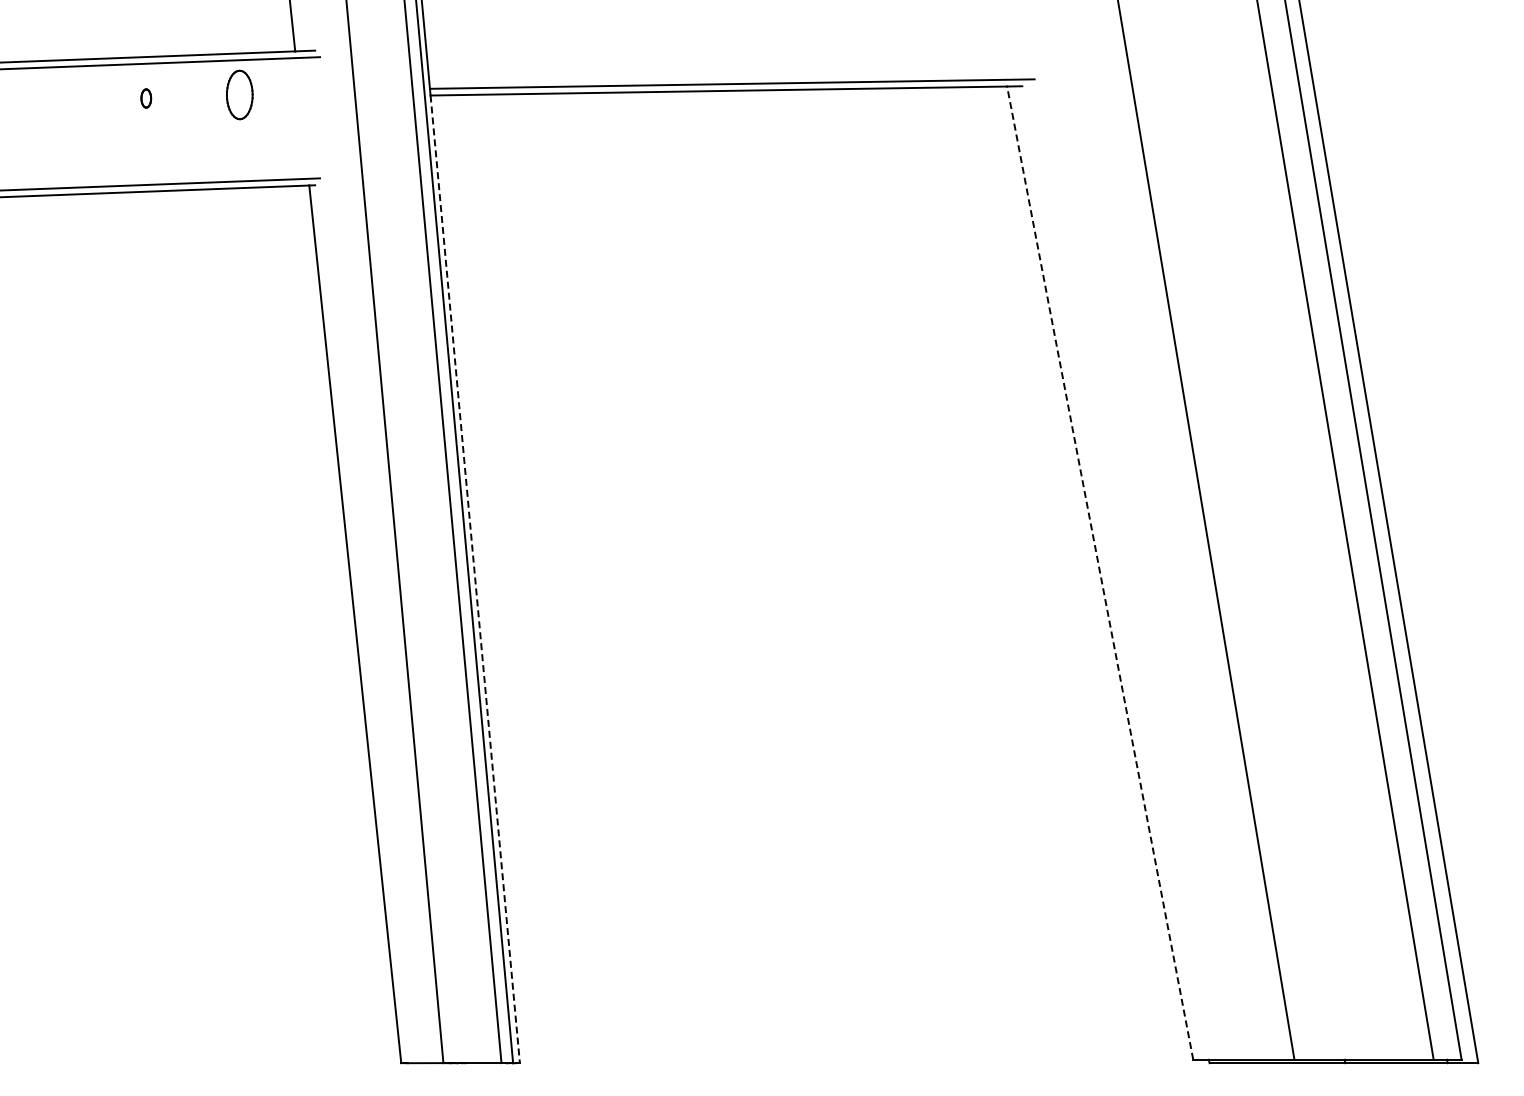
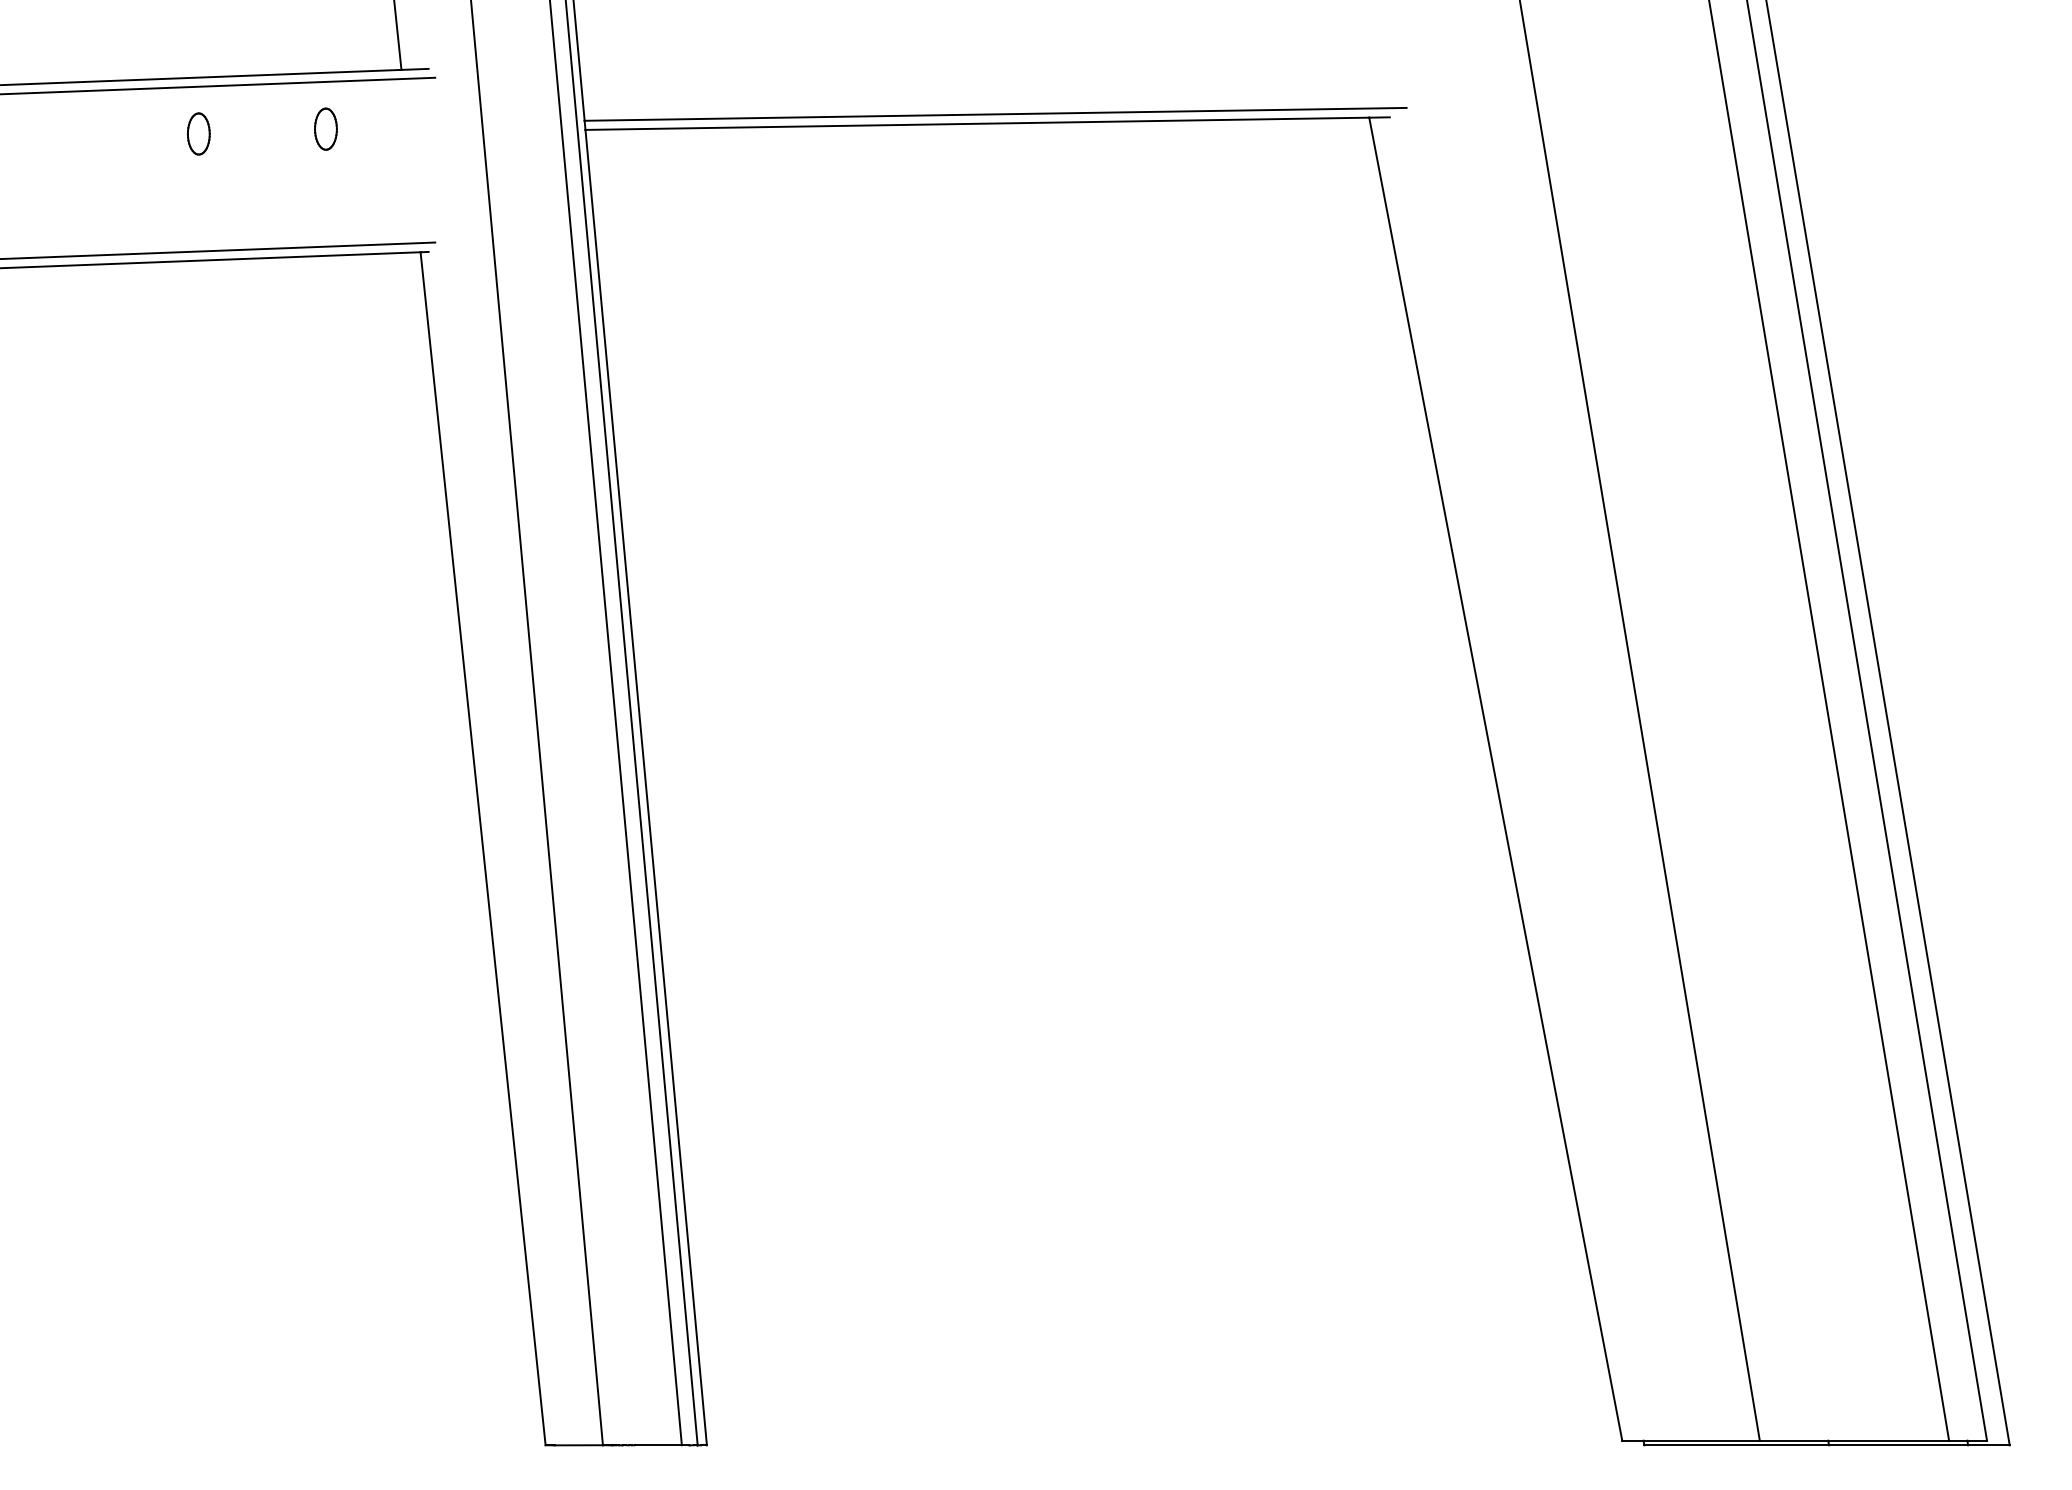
part: (239, 94) -> (325, 128), size x0.62
part: (146, 98) -> (199, 133), size x1.67
line: (1100, 572) -> (1496, 778), dashed -> solid
line: (475, 579) -> (646, 787), dashed -> solid

